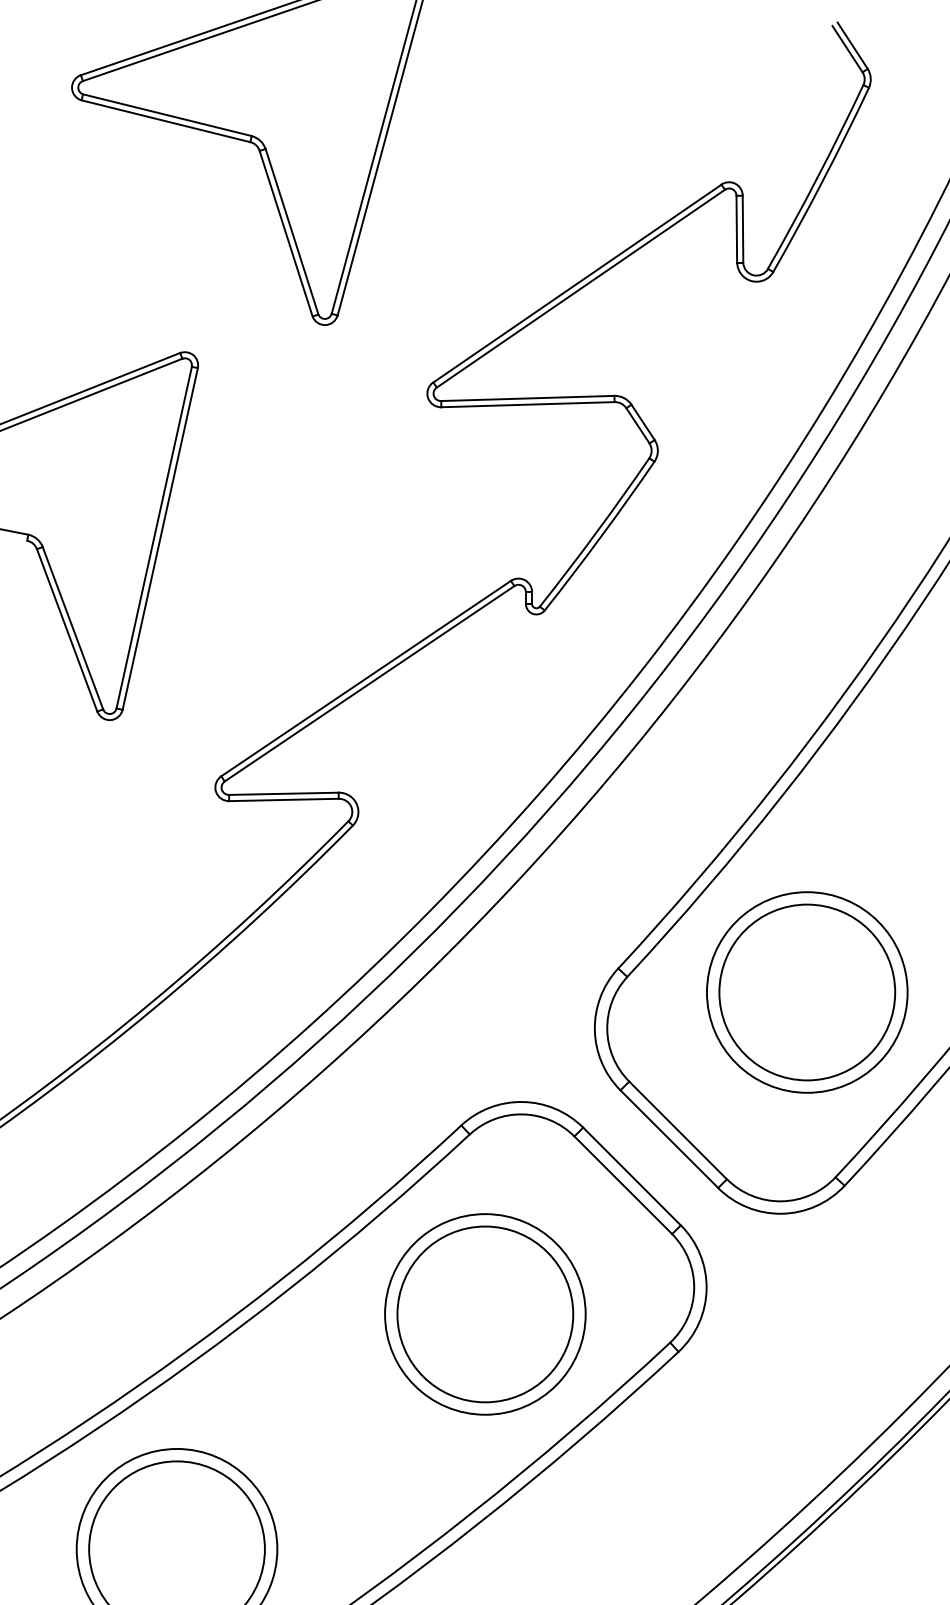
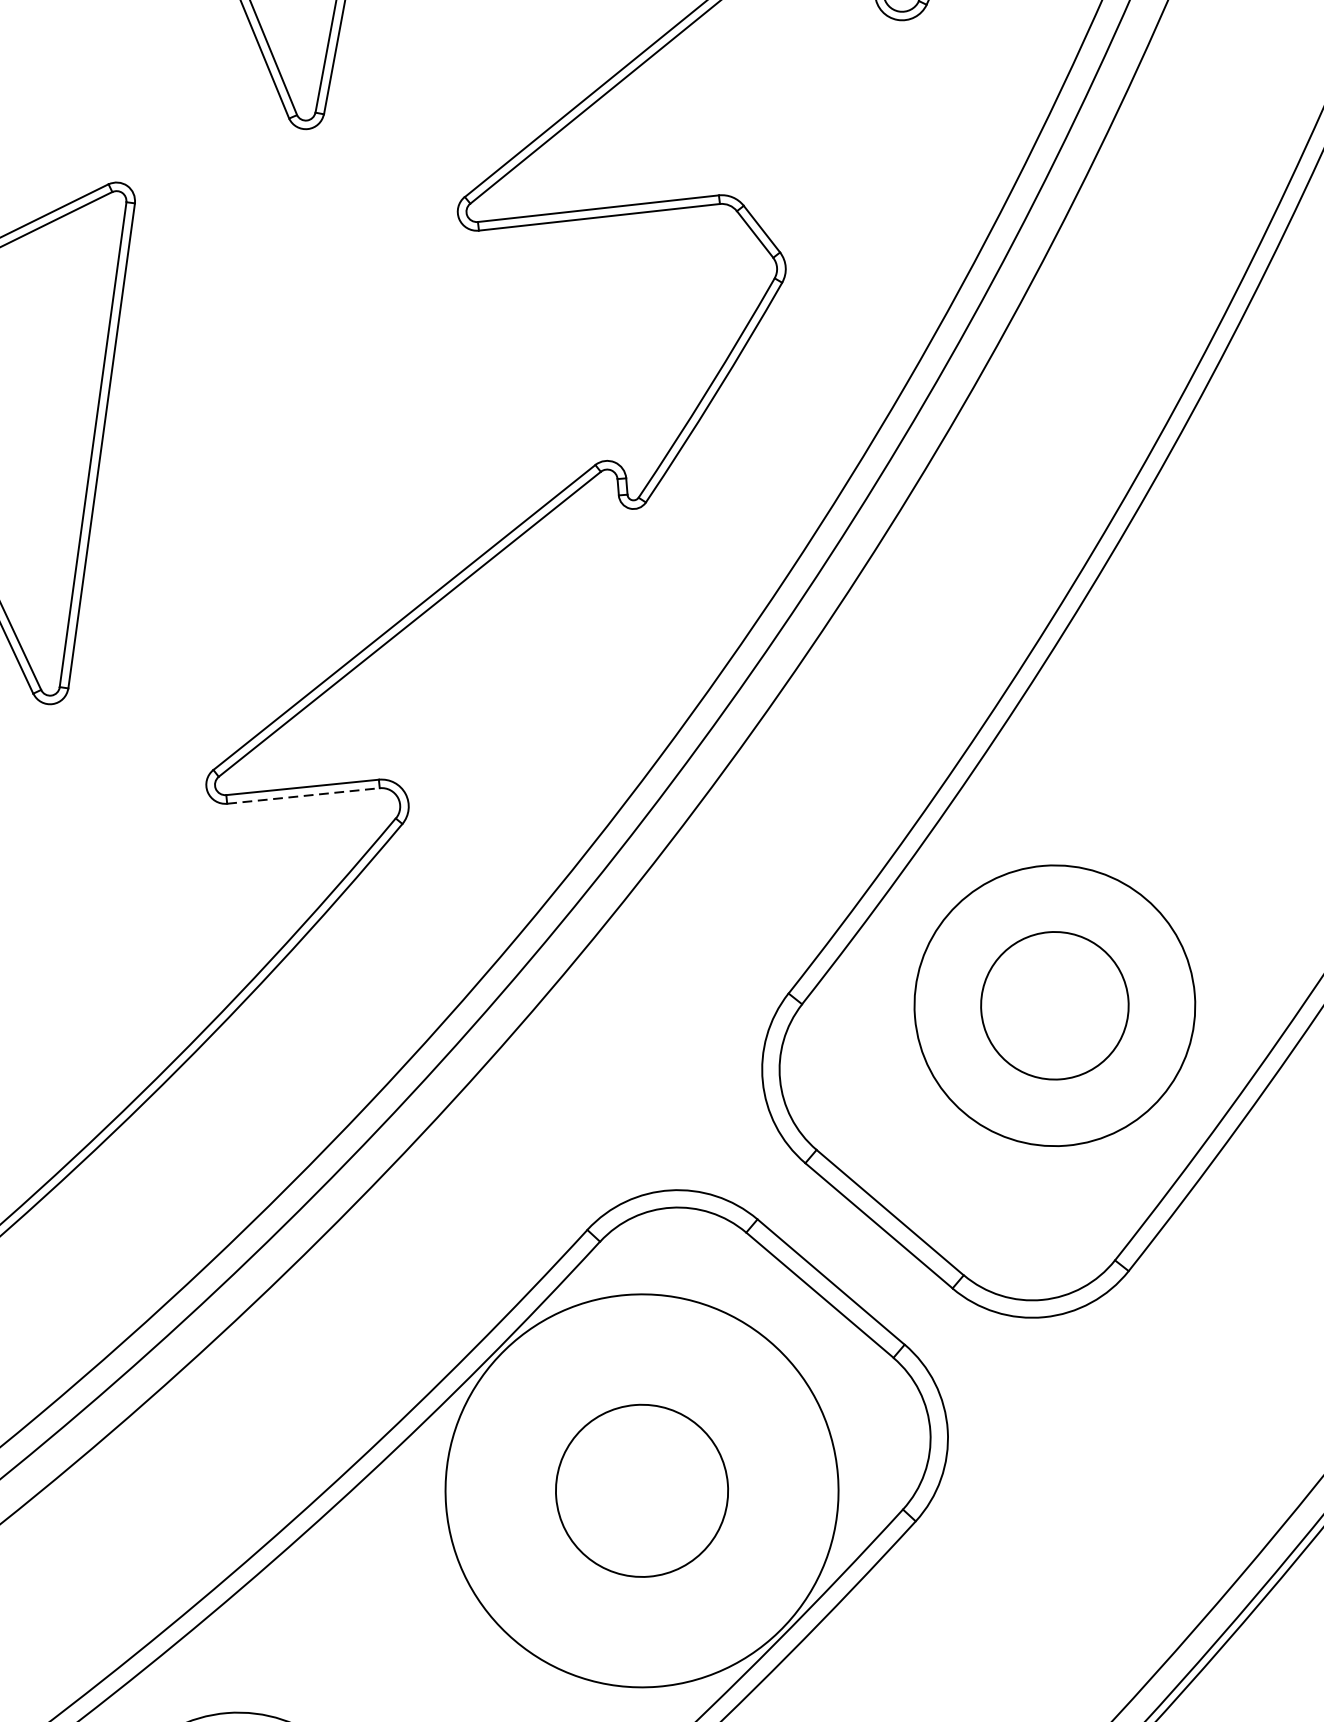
line: (283, 799) -> (302, 795), solid -> dashed
circle: (807, 992) -> (1055, 1005), size x0.6
circle: (485, 1314) -> (642, 1490), size x0.7
circle: (485, 1314) -> (642, 1490), size x1.4

